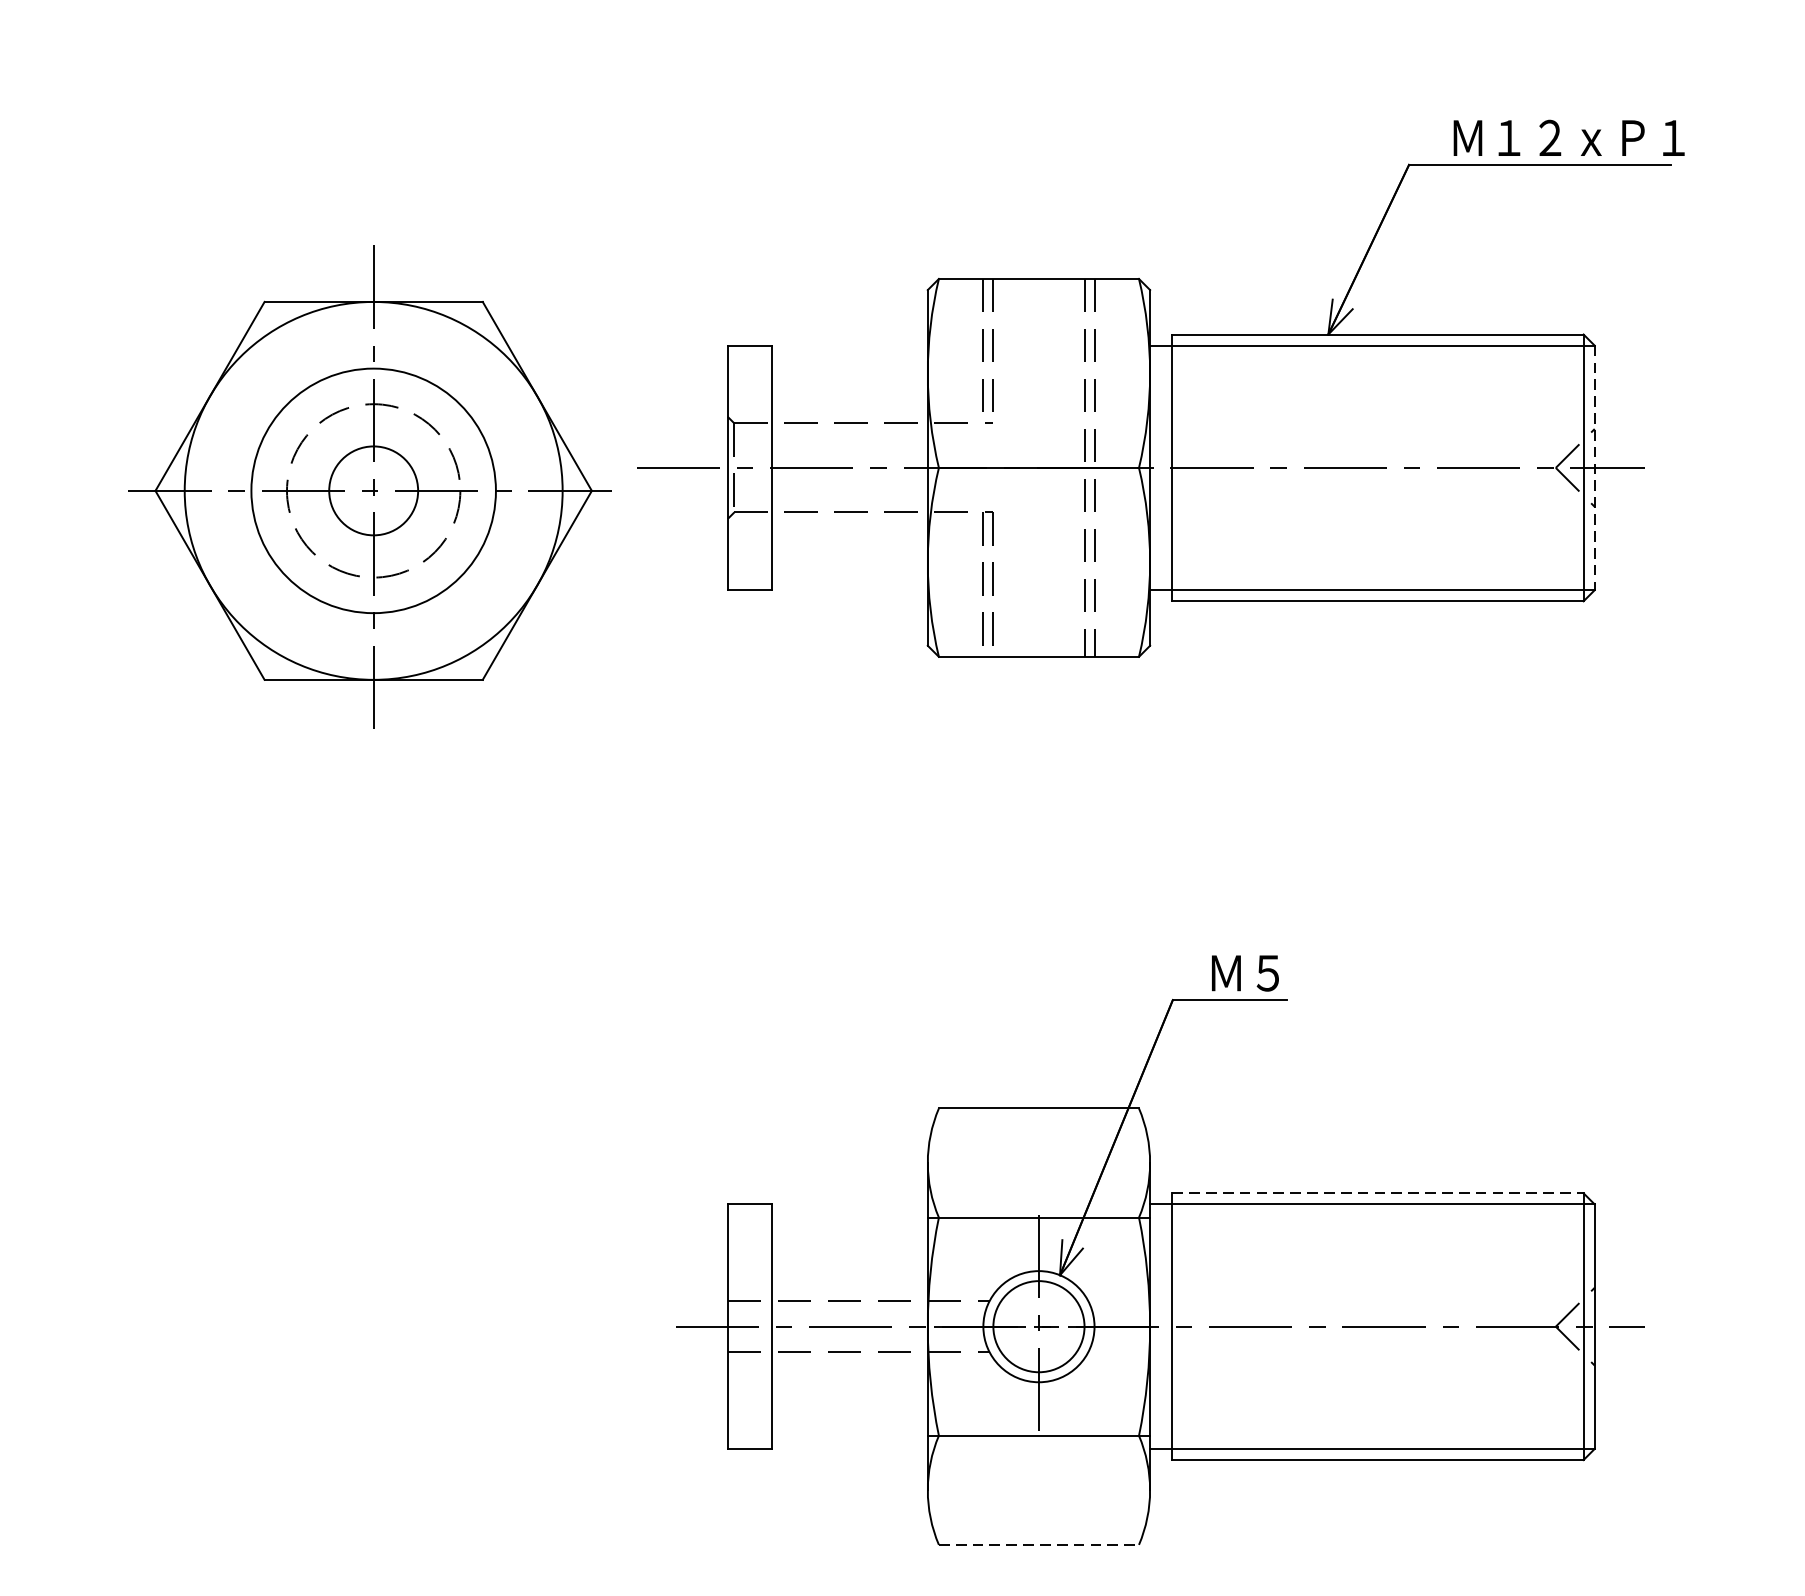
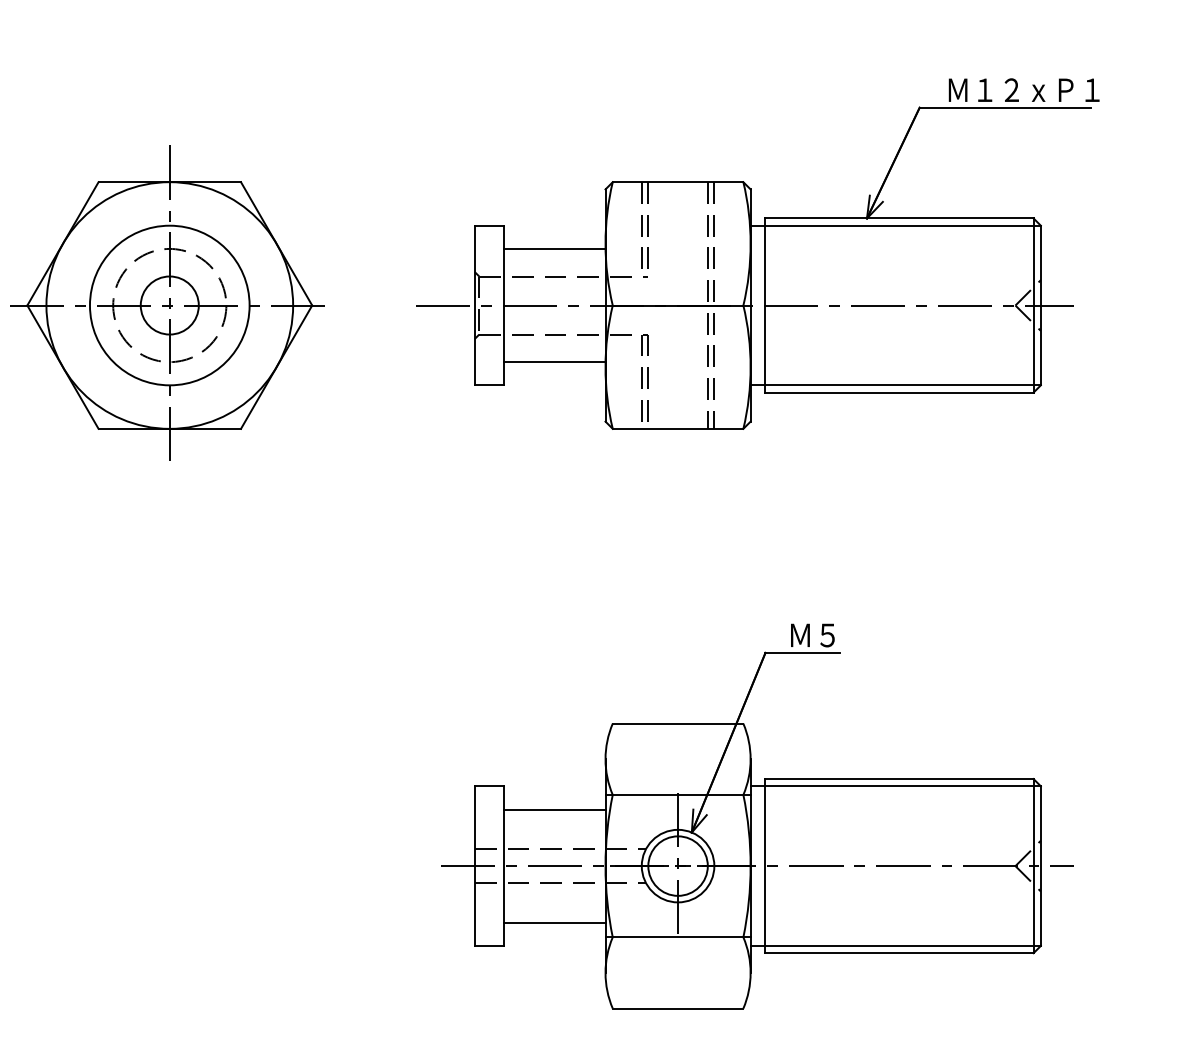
line: (849, 380) -> (554, 248), added
line: (1594, 467) -> (1040, 305), dashed -> solid
part: (370, 486) -> (167, 302), moved
line: (849, 555) -> (554, 362), added
line: (1378, 1193) -> (899, 779), dashed -> solid
line: (849, 1239) -> (554, 809), added
line: (849, 1413) -> (554, 922), added
line: (1039, 1544) -> (678, 1008), dashed -> solid

